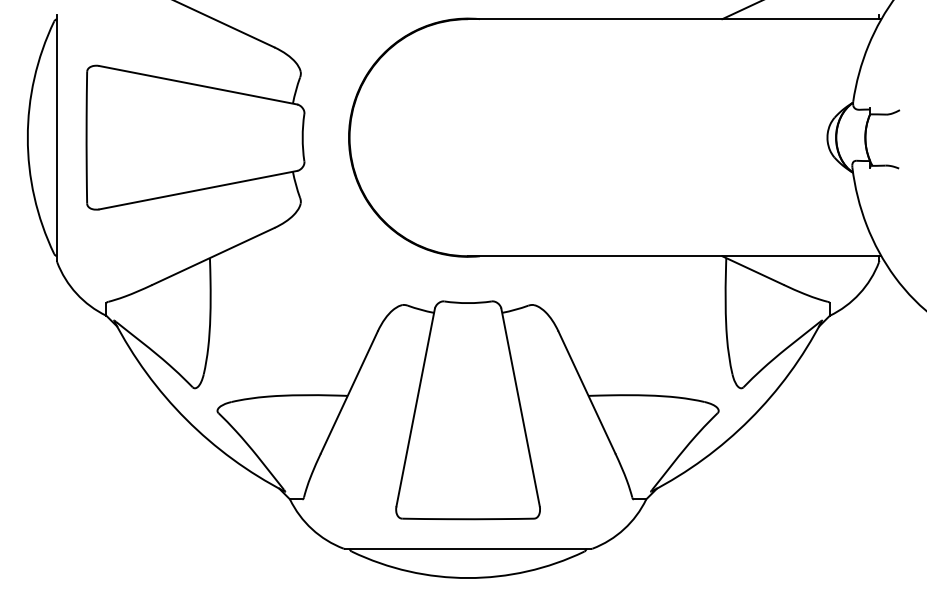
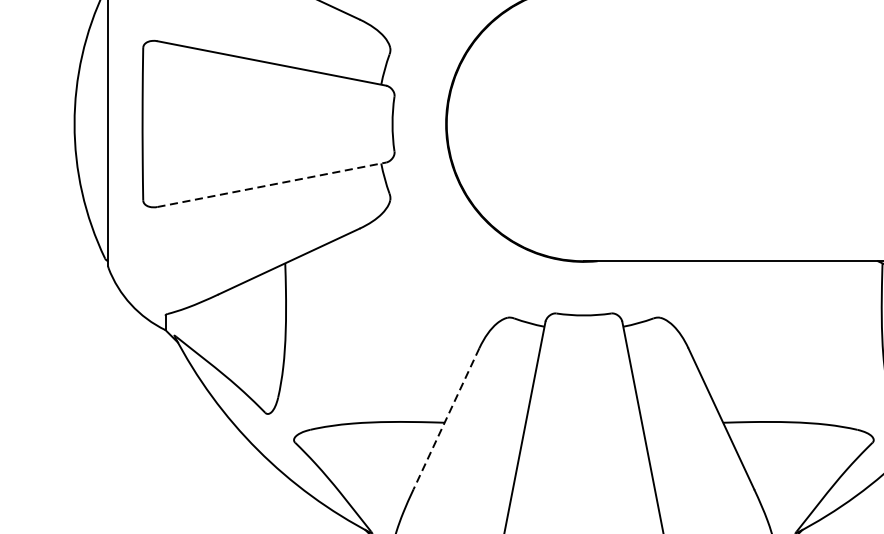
line: (198, 190) -> (272, 185), solid -> dashed
line: (349, 392) -> (446, 418), solid -> dashed

